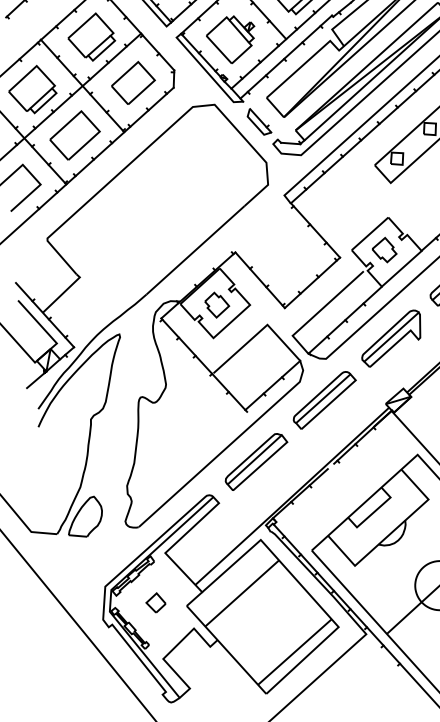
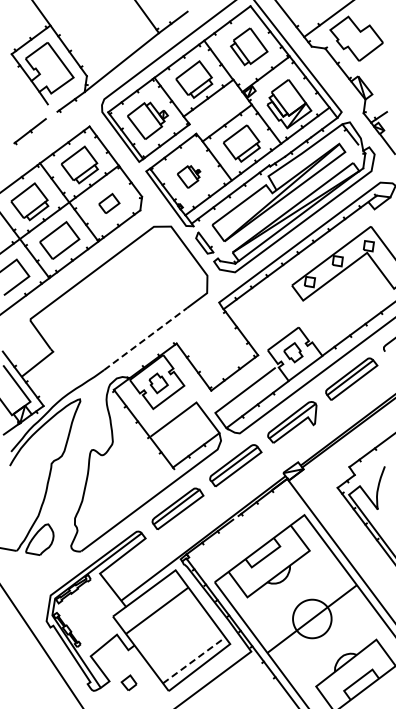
part: (230, 39) -> (188, 176), size x0.6
part: (133, 82) -> (109, 203), size x0.6
line: (195, 250) -> (145, 339), solid -> dashed
part: (155, 602) -> (128, 682), moved
line: (295, 652) -> (194, 660), solid -> dashed

